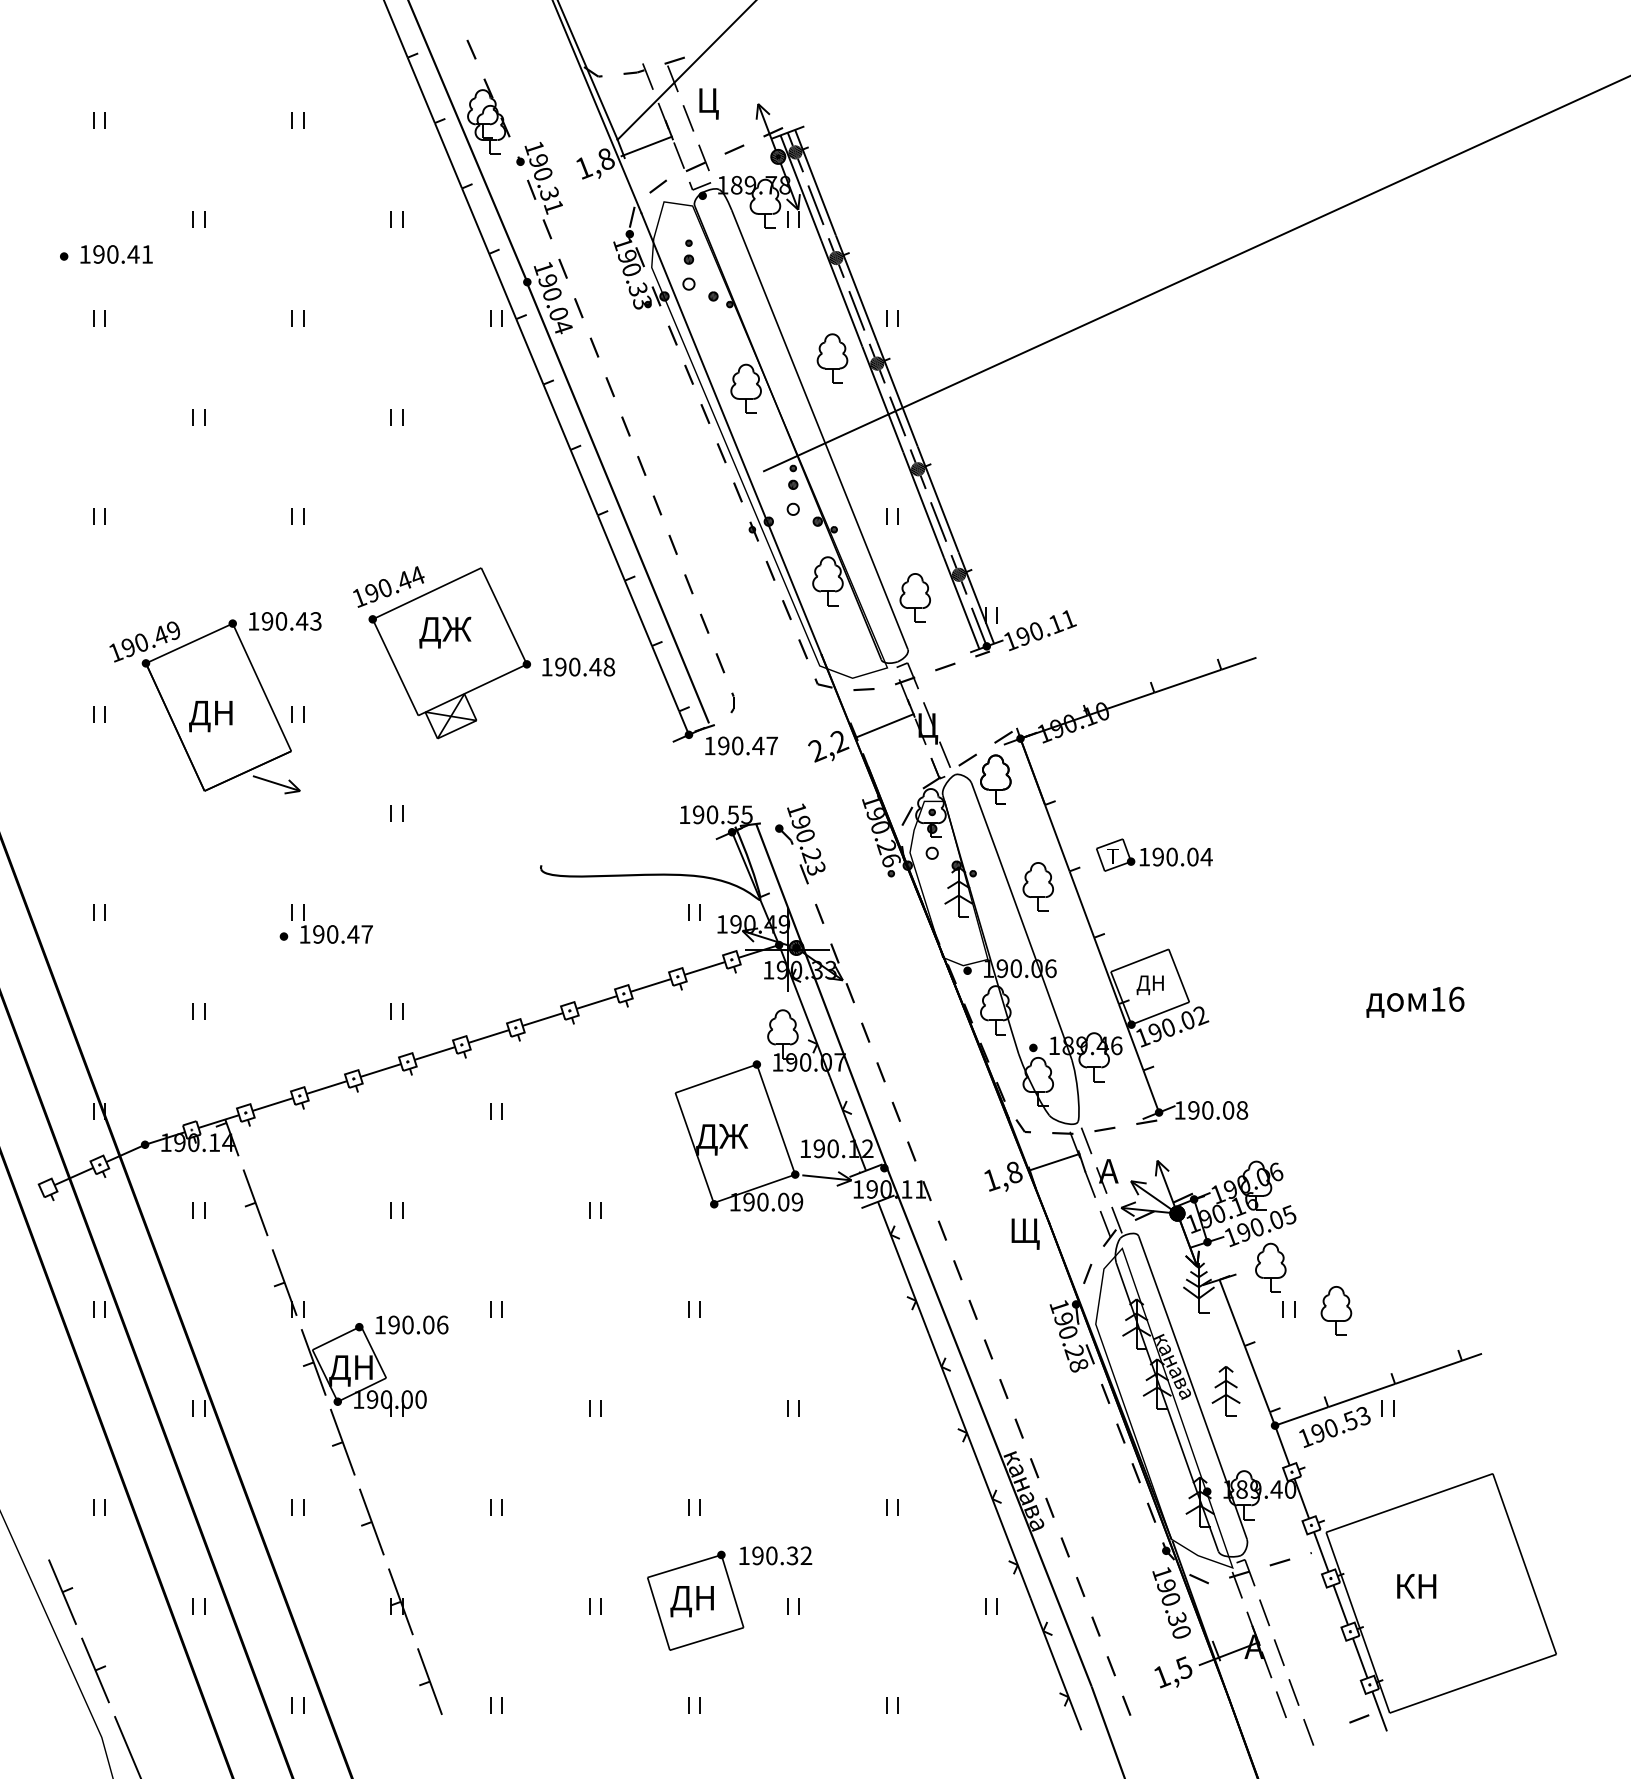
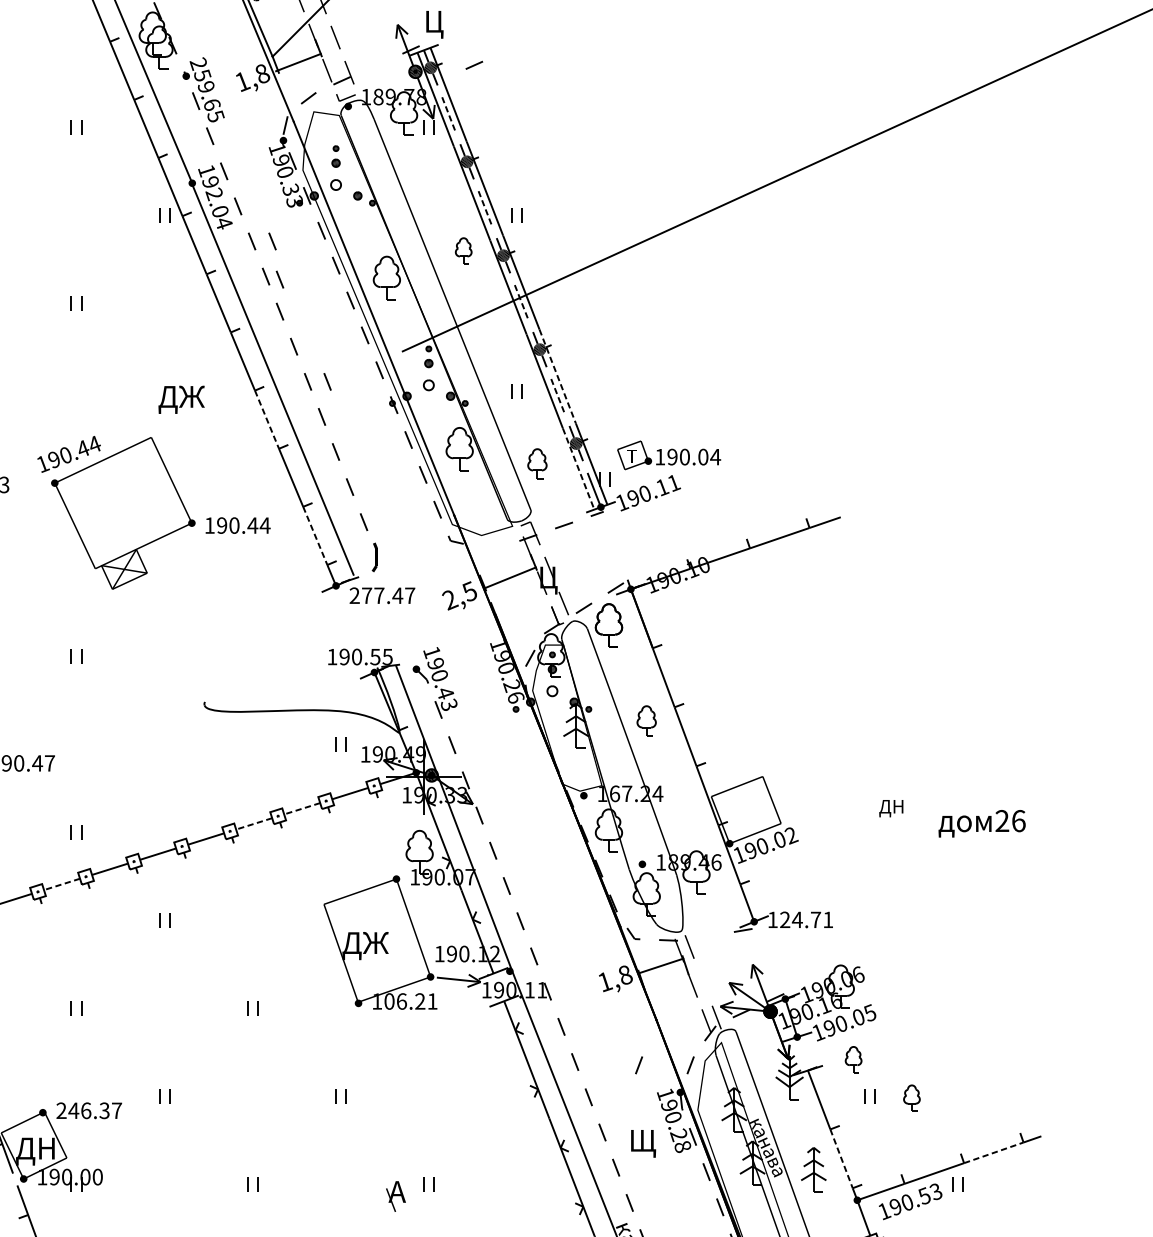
text: (708, 103) -> (434, 24), moved
line: (734, 149) -> (474, 65), moved
text: (543, 177) -> (206, 90), 190.31 -> 259.65
line: (816, 205) -> (449, 115), solid -> dashed
text: (551, 294) -> (213, 194), 190.04 -> 192.04
line: (857, 311) -> (485, 209), solid -> dashed
line: (617, 347) -> (272, 241), added
part: (832, 358) -> (463, 251), size x0.6
line: (625, 390) -> (279, 279), added
line: (897, 416) -> (521, 302), solid -> dashed
line: (938, 499) -> (558, 376), solid -> dashed
line: (679, 505) -> (327, 381), added
line: (938, 522) -> (558, 397), solid -> dashed
line: (611, 548) -> (267, 420), solid -> dashed
part: (915, 597) -> (537, 463), size x0.7
line: (961, 603) -> (578, 469), solid -> dashed
text: (445, 632) -> (181, 399), moved
text: (609, 666) -> (265, 525), 190.48 -> 190.44
line: (665, 679) -> (315, 536), solid -> dashed
line: (863, 689) -> (491, 545), removed
part: (732, 702) -> (374, 557), size x1.6
text: (839, 741) -> (469, 591), 2,2 -> 2,5
text: (723, 745) -> (366, 595), 190.47 -> 277.47
text: (1154, 854) -> (669, 454), moved
text: (811, 855) -> (445, 693), 190.23 -> 190.43
part: (1037, 886) -> (646, 720), size x0.7
text: (1026, 968) -> (636, 793), 190.06 -> 167.24
line: (650, 985) -> (301, 808), solid -> dashed
text: (1149, 985) -> (890, 808), moved
text: (1437, 998) -> (1001, 820), 16 -> 26
line: (596, 1002) -> (253, 823), solid -> dashed
line: (380, 1070) -> (61, 884), solid -> dashed
text: (1218, 1110) -> (807, 919), 190.08 -> 124.71
line: (1104, 1129) -> (705, 936), removed
text: (1107, 1176) -> (396, 1196), moved
text: (773, 1201) -> (411, 1000), 190.09 -> 106.21
text: (1025, 1233) -> (643, 1143), moved
part: (1270, 1267) -> (853, 1059), size x0.6
line: (1029, 1273) -> (638, 1064), added
part: (1336, 1310) -> (911, 1097), size x0.6
text: (411, 1324) -> (89, 1110), 190.06 -> 246.37
line: (1428, 1372) -> (993, 1153), solid -> dashed
line: (1257, 1379) -> (841, 1159), solid -> dashed

